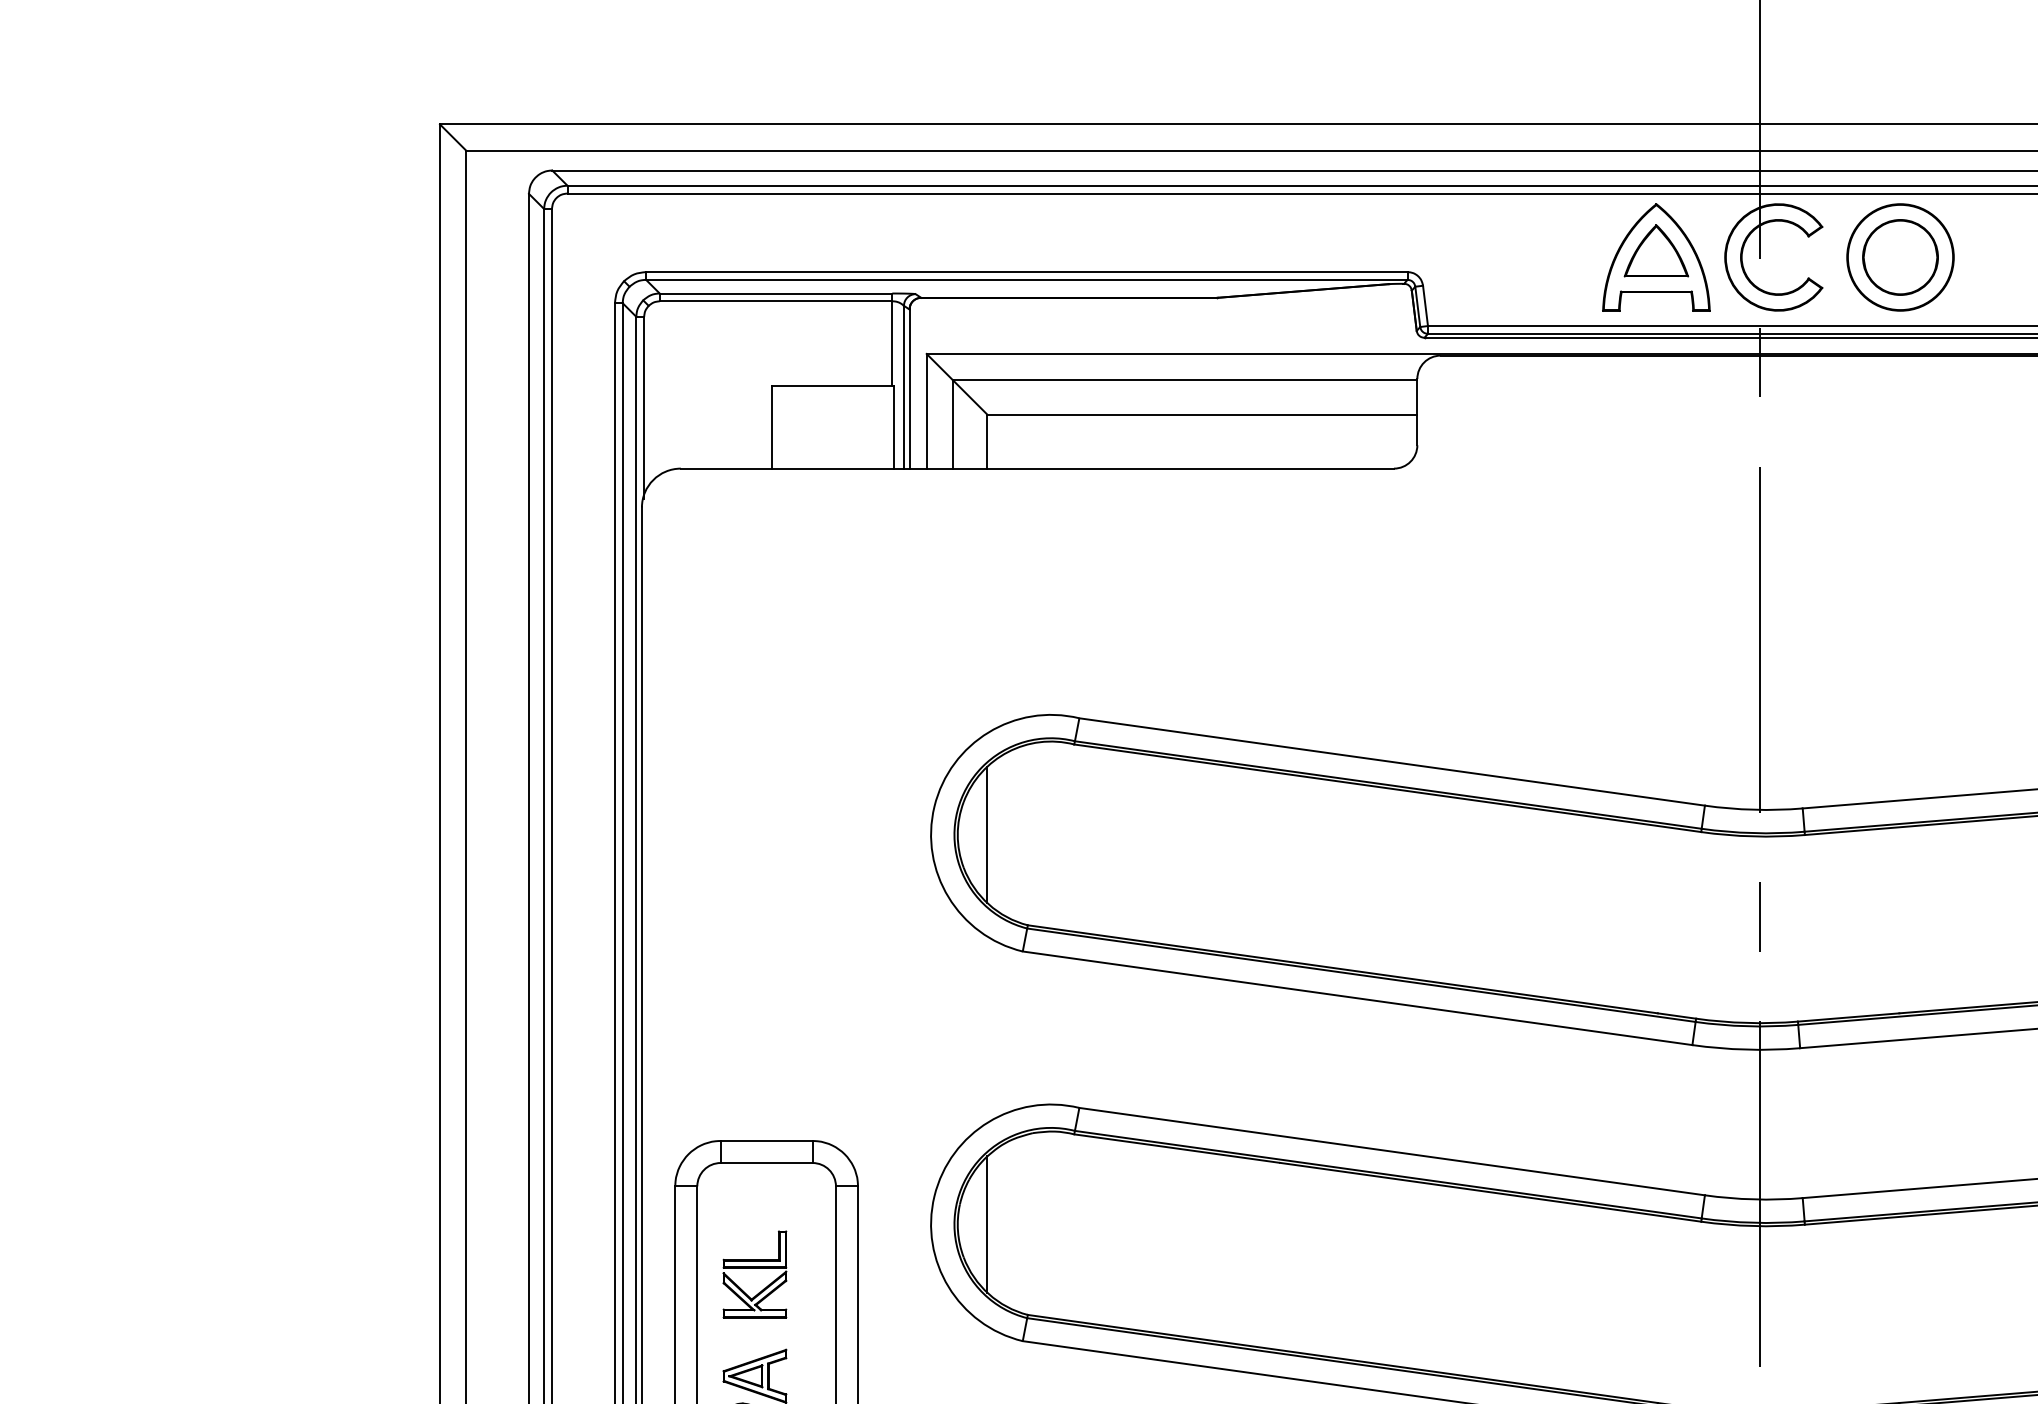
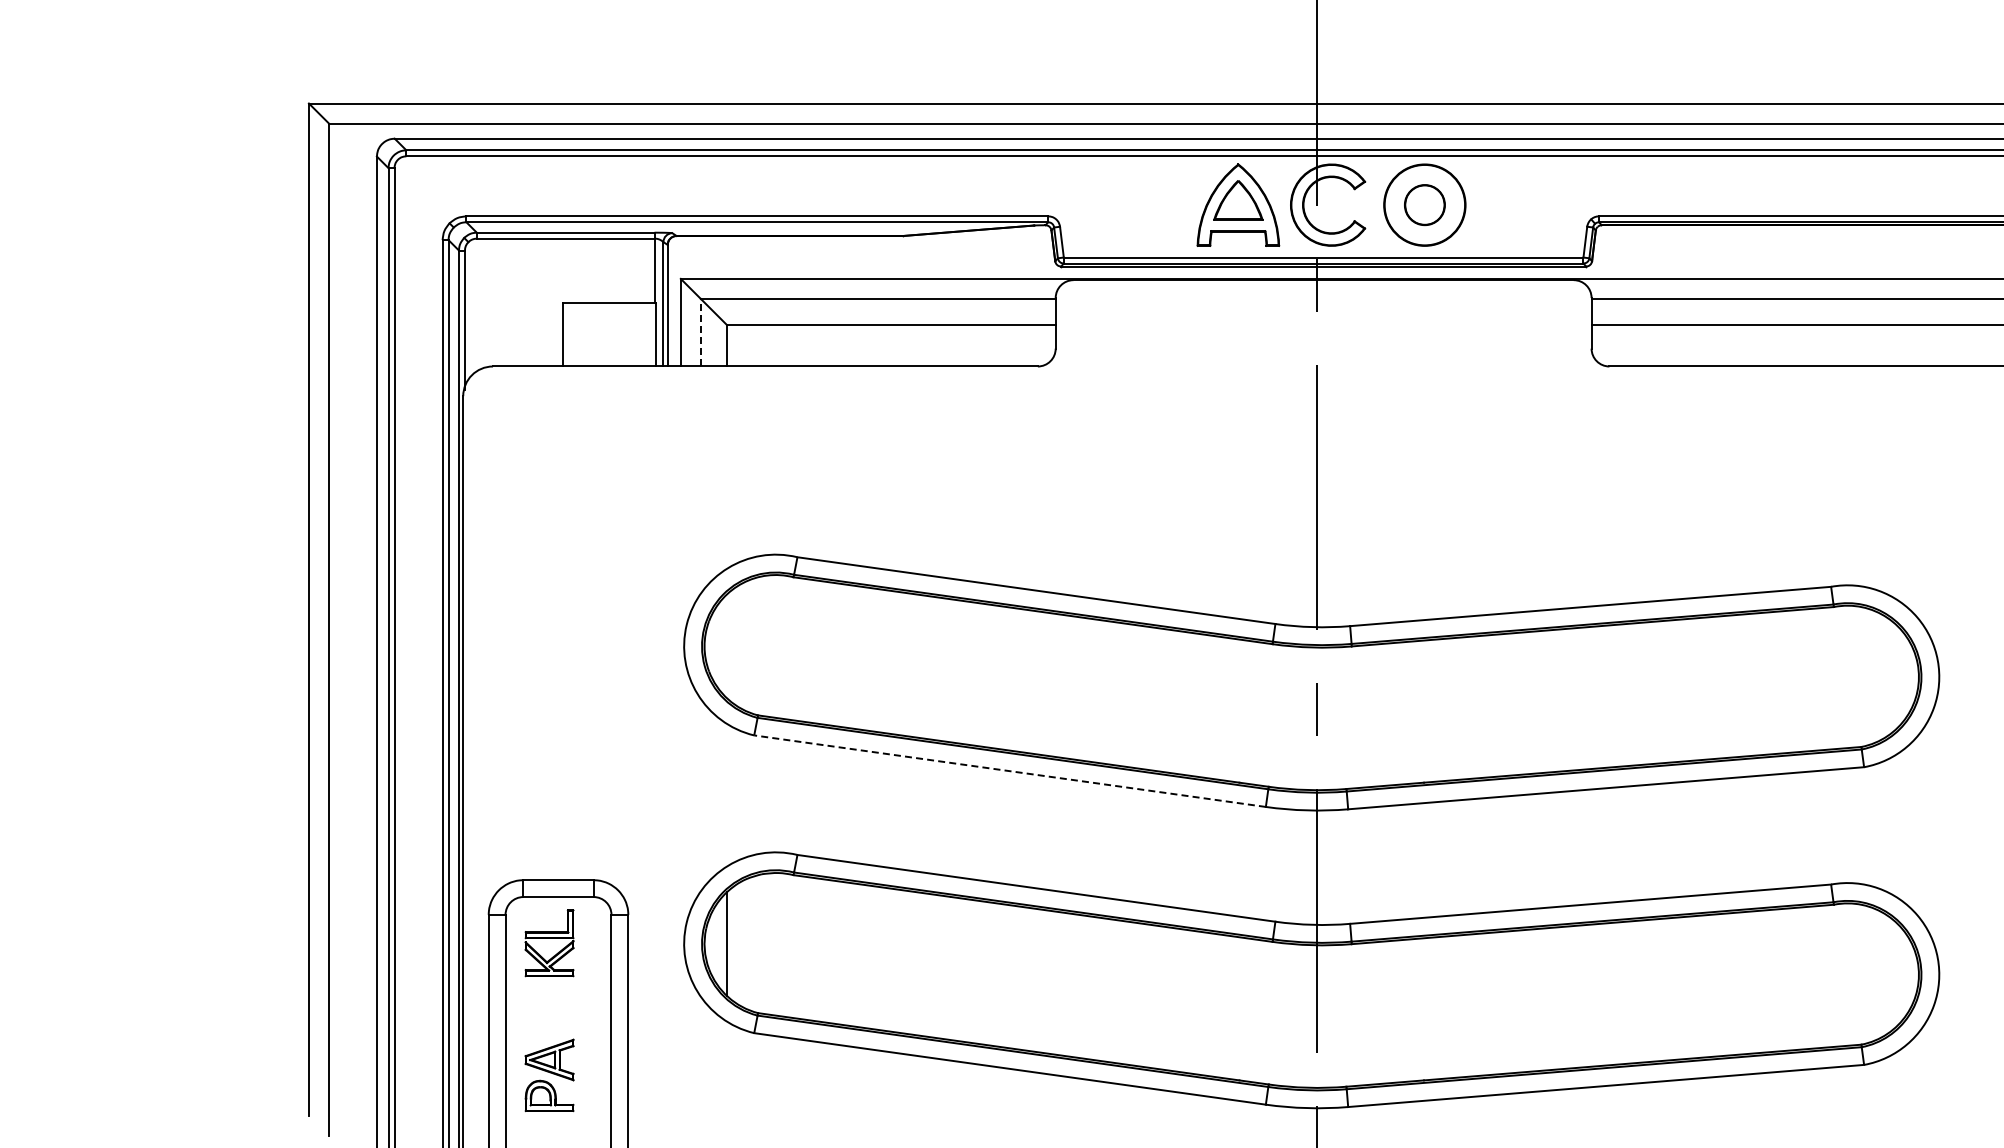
circle: (1900, 256) -> (1424, 204), size x0.7
line: (952, 424) -> (700, 332), solid -> dashed
line: (987, 835) -> (727, 646), removed
line: (1356, 998) -> (1009, 771), solid -> dashed
part: (754, 1274) -> (549, 943), moved

